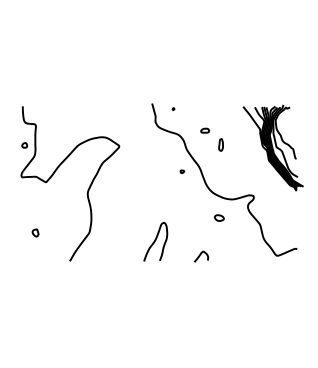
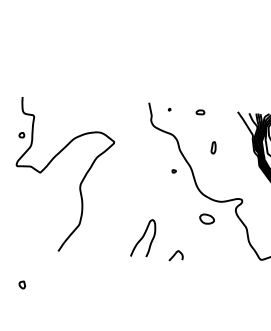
part: (204, 130) -> (199, 112), moved
part: (219, 217) -> (207, 218), size x1.6
part: (35, 232) -> (22, 284), moved
curve: (200, 256) -> (175, 255), moved

